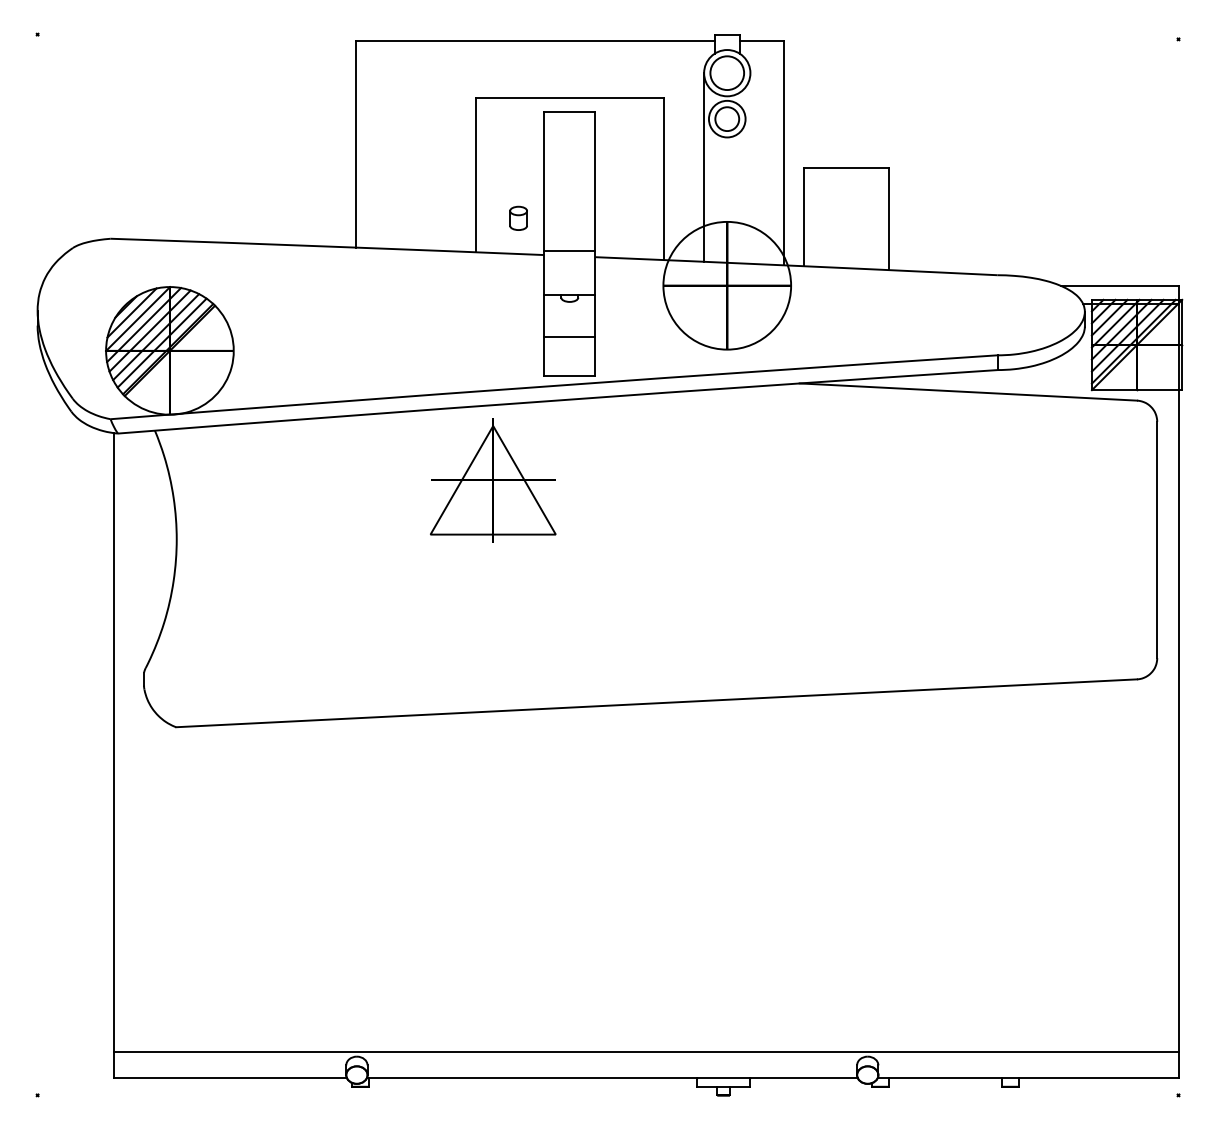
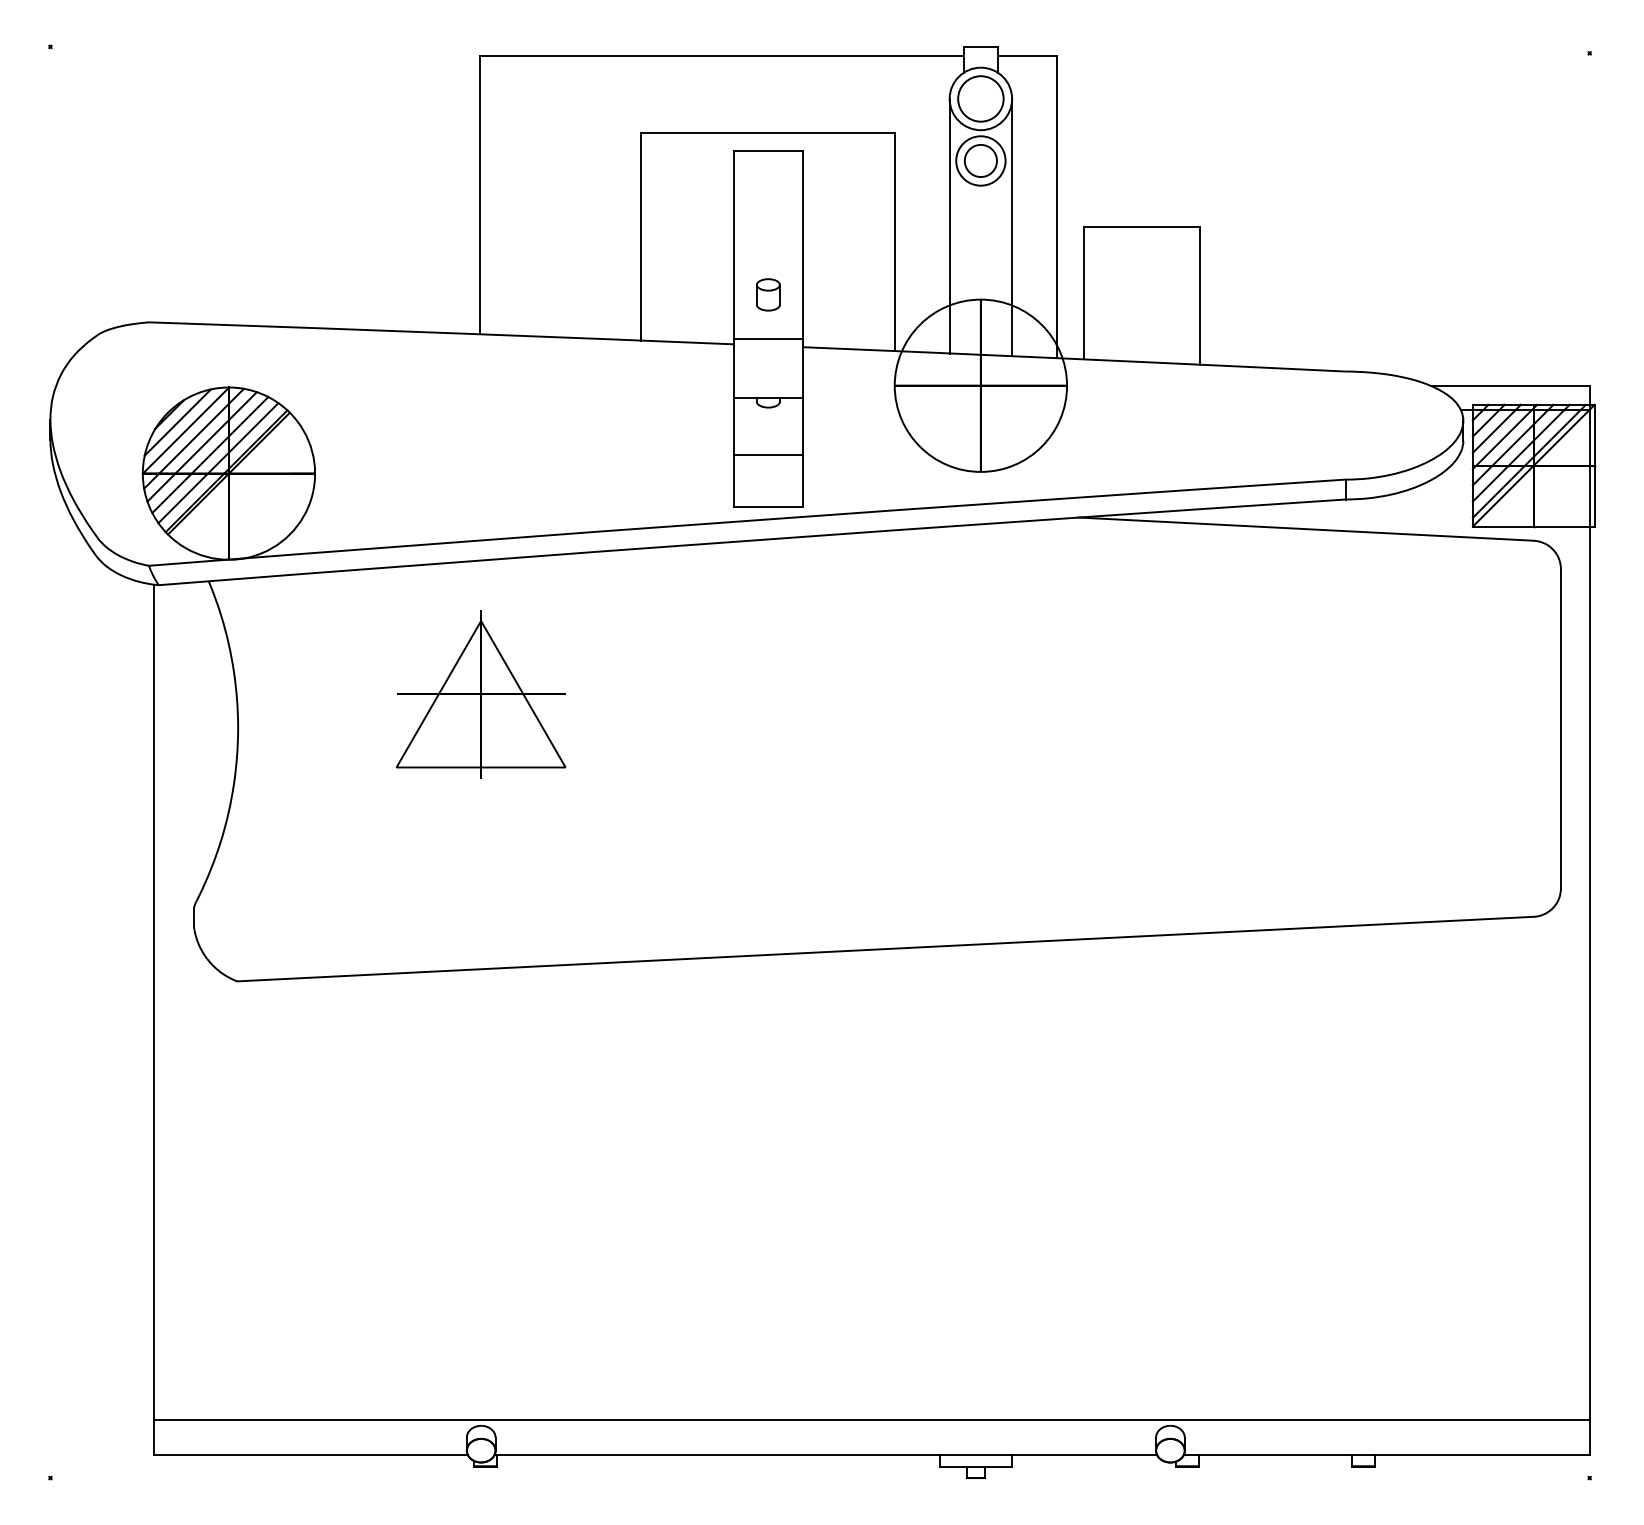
line: (750, 168) -> (1012, 227), added
part: (518, 218) -> (768, 294), moved
part: (493, 480) -> (481, 694), moved

